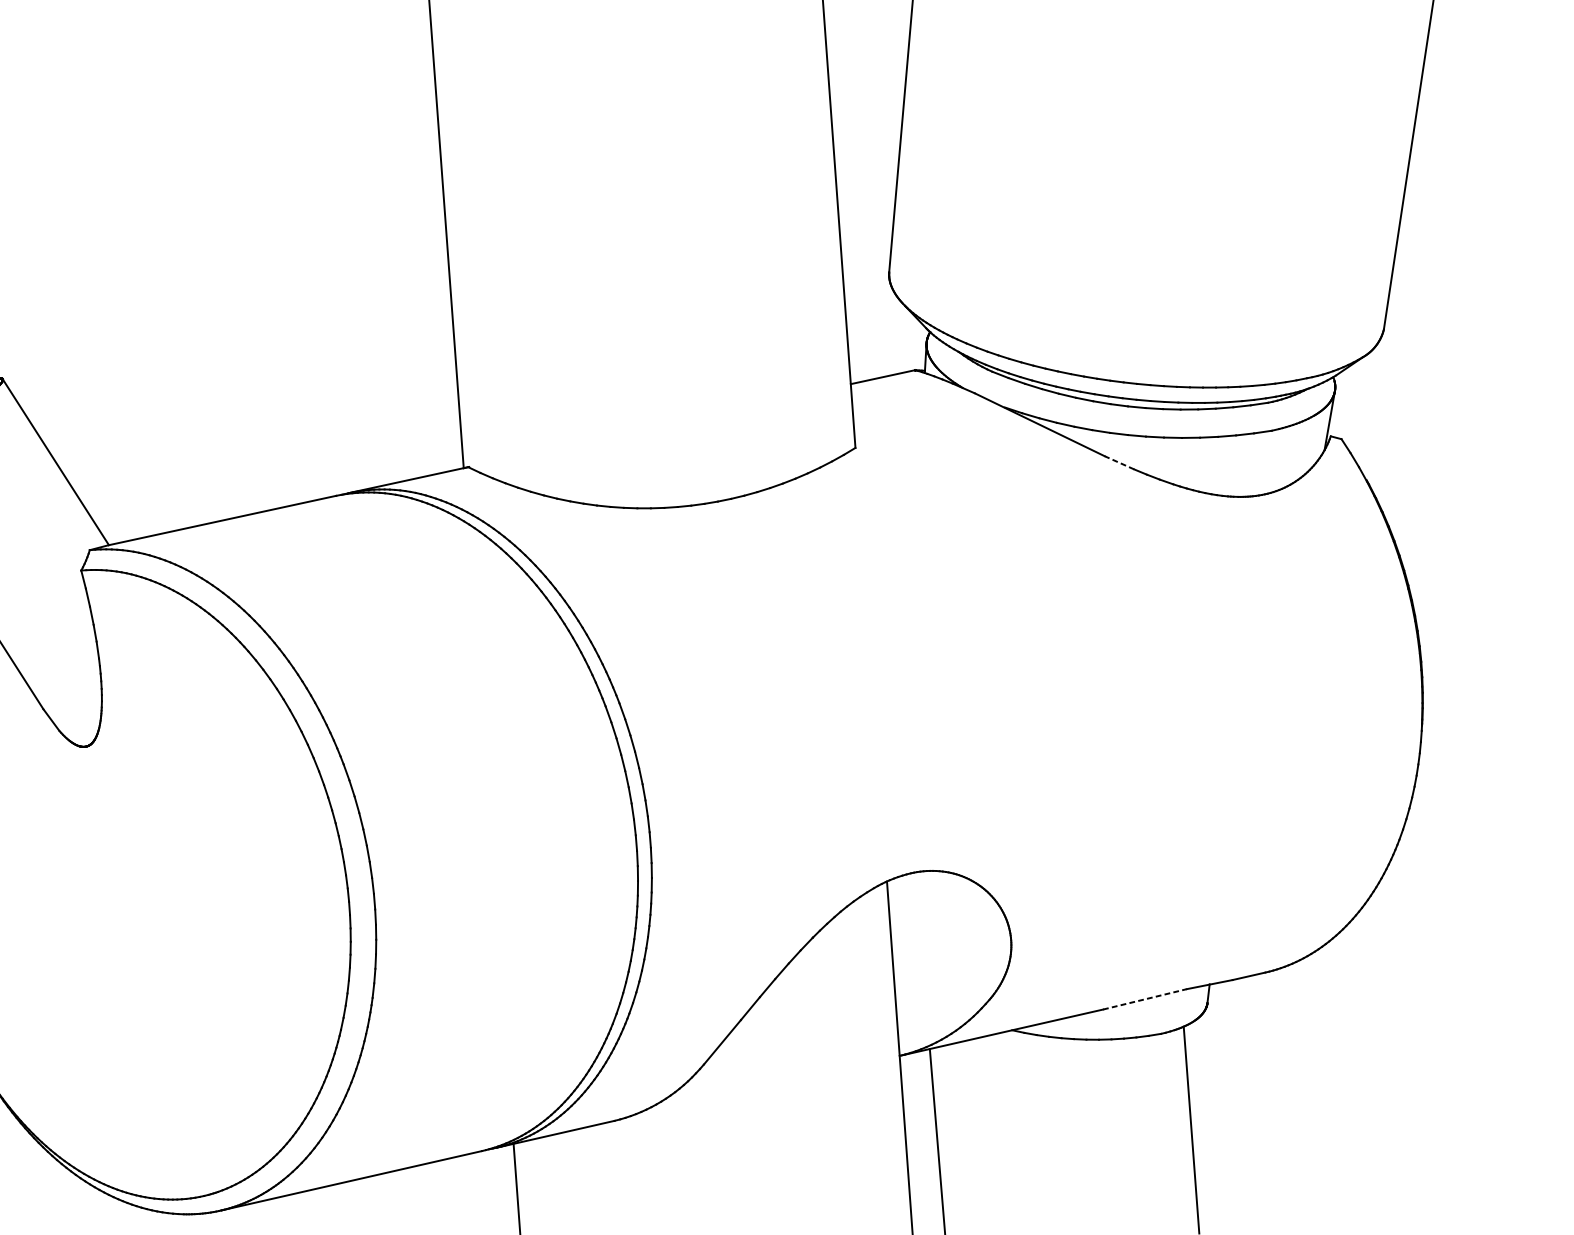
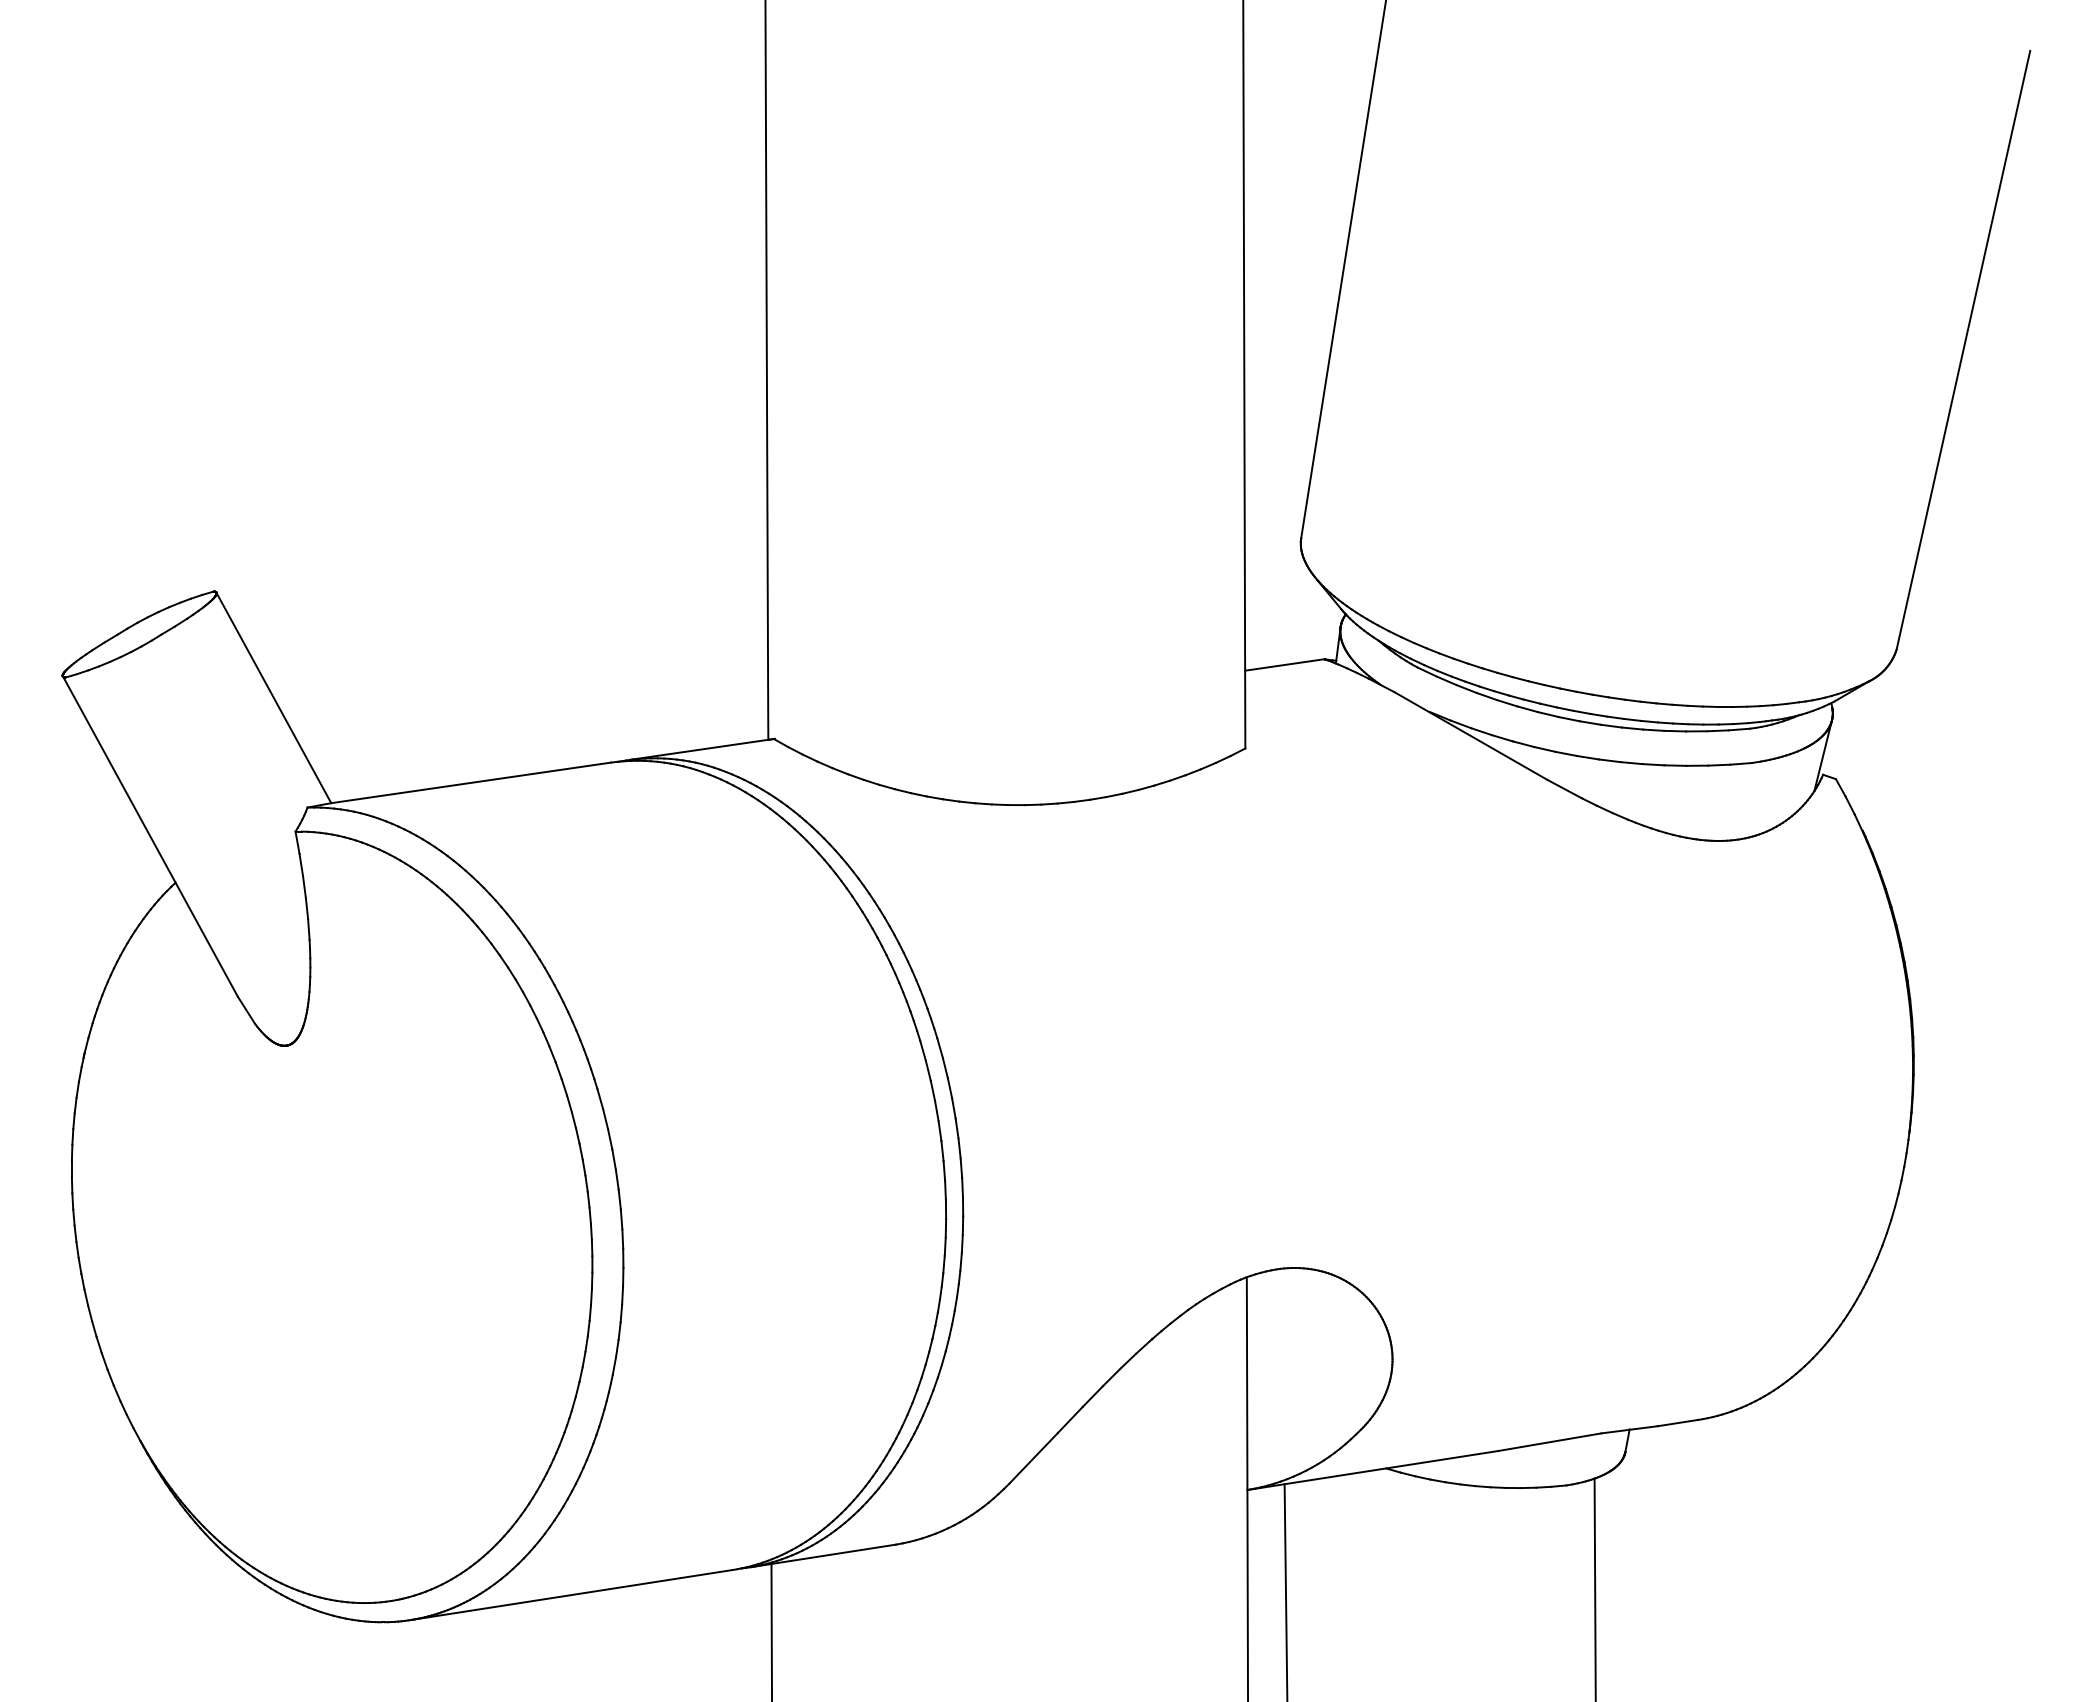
line: (1119, 463) -> (1564, 789), dashed -> solid
line: (1145, 999) -> (1550, 1442), dashed -> solid

